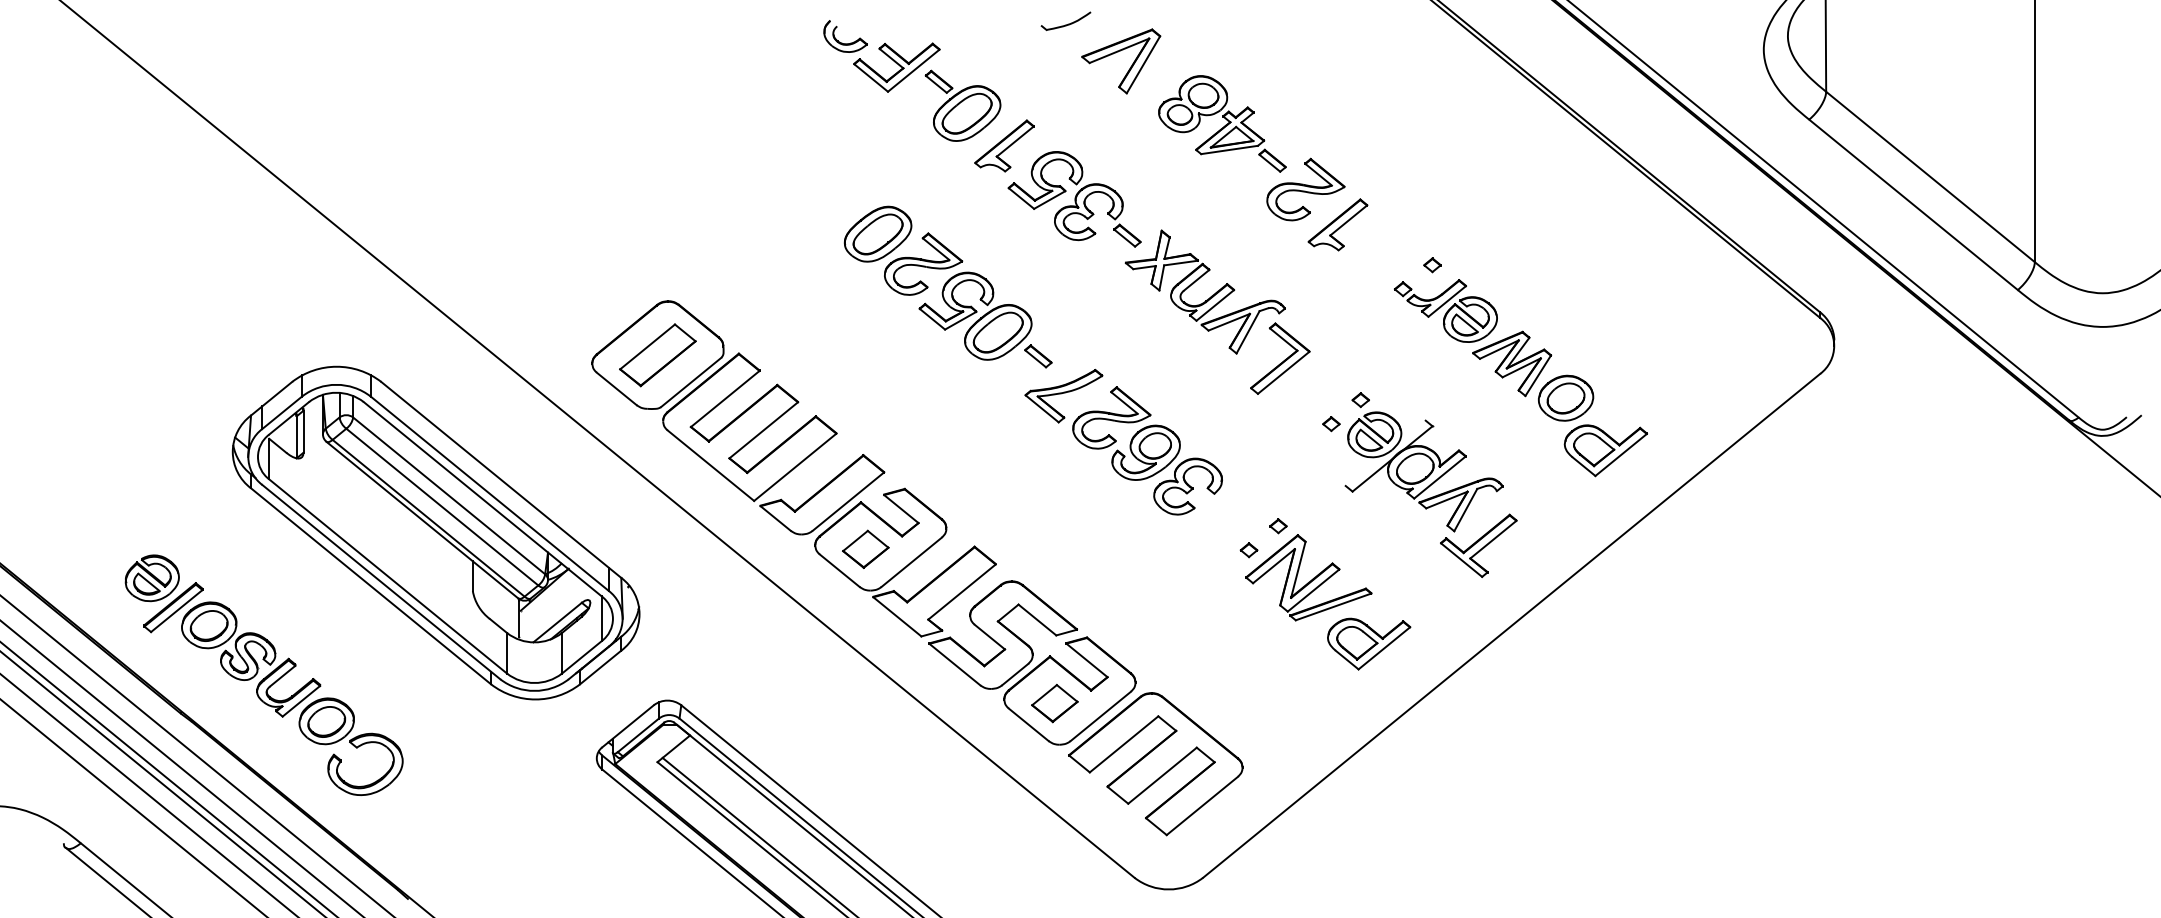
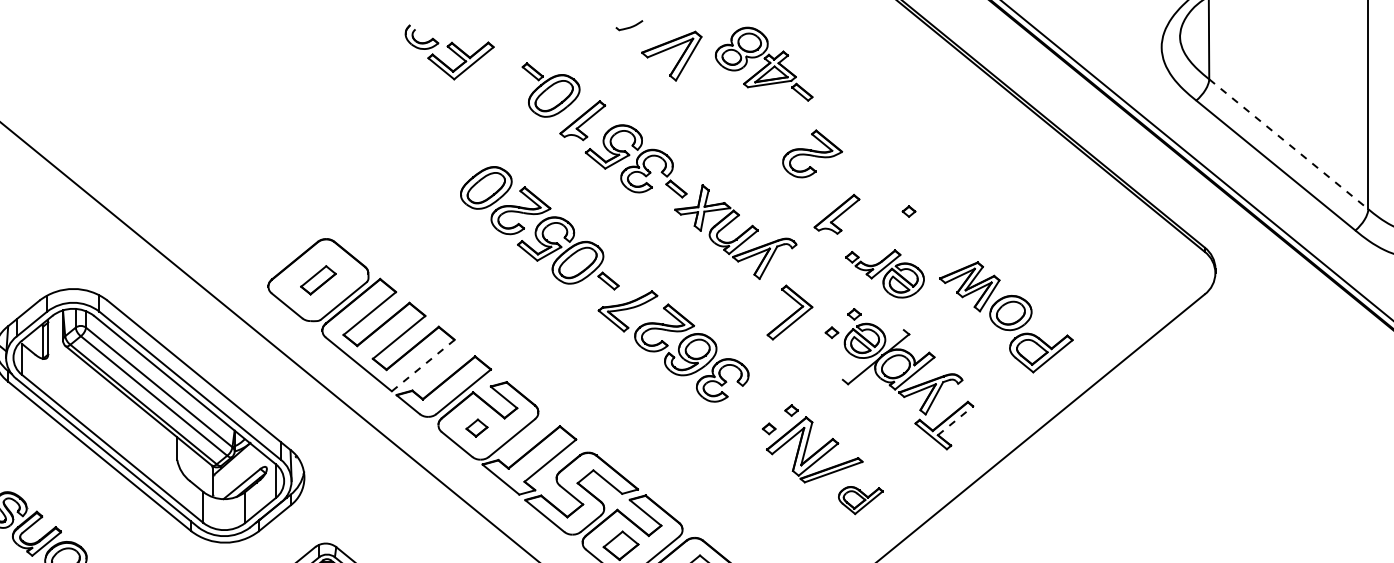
part: (1065, 20) -> (629, 24), size x0.7
part: (881, 56) -> (449, 52), moved
part: (1222, 123) -> (764, 63), moved
line: (1930, 176) -> (1288, 143), solid -> dashed
part: (1337, 224) -> (836, 214), moved
part: (1445, 310) -> (884, 273), moved
part: (657, 355) -> (318, 280), size x0.6
part: (1280, 358) -> (790, 312), moved
line: (795, 467) -> (423, 365), solid -> dashed
line: (1493, 539) -> (955, 420), solid -> dashed
part: (865, 548) -> (476, 427), size x0.6
part: (1369, 643) -> (861, 500), size x0.7

